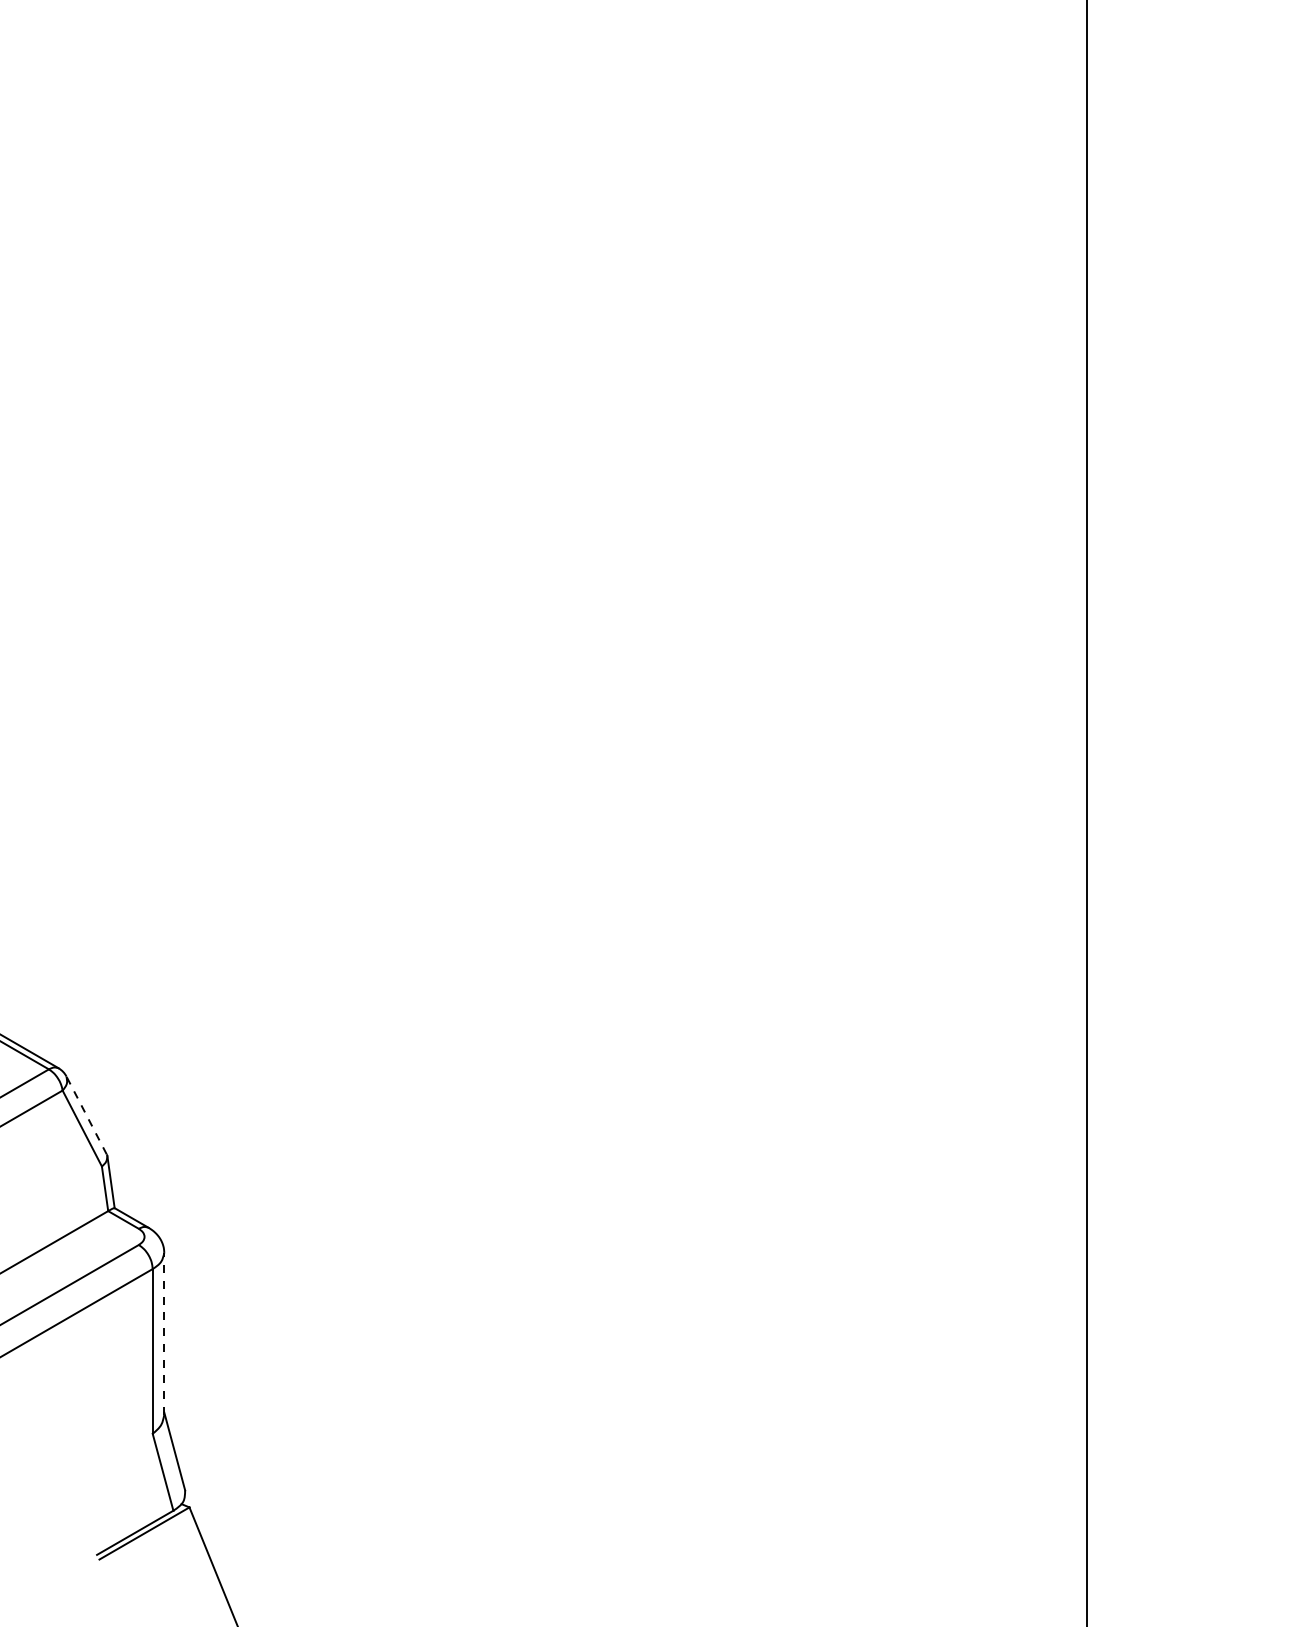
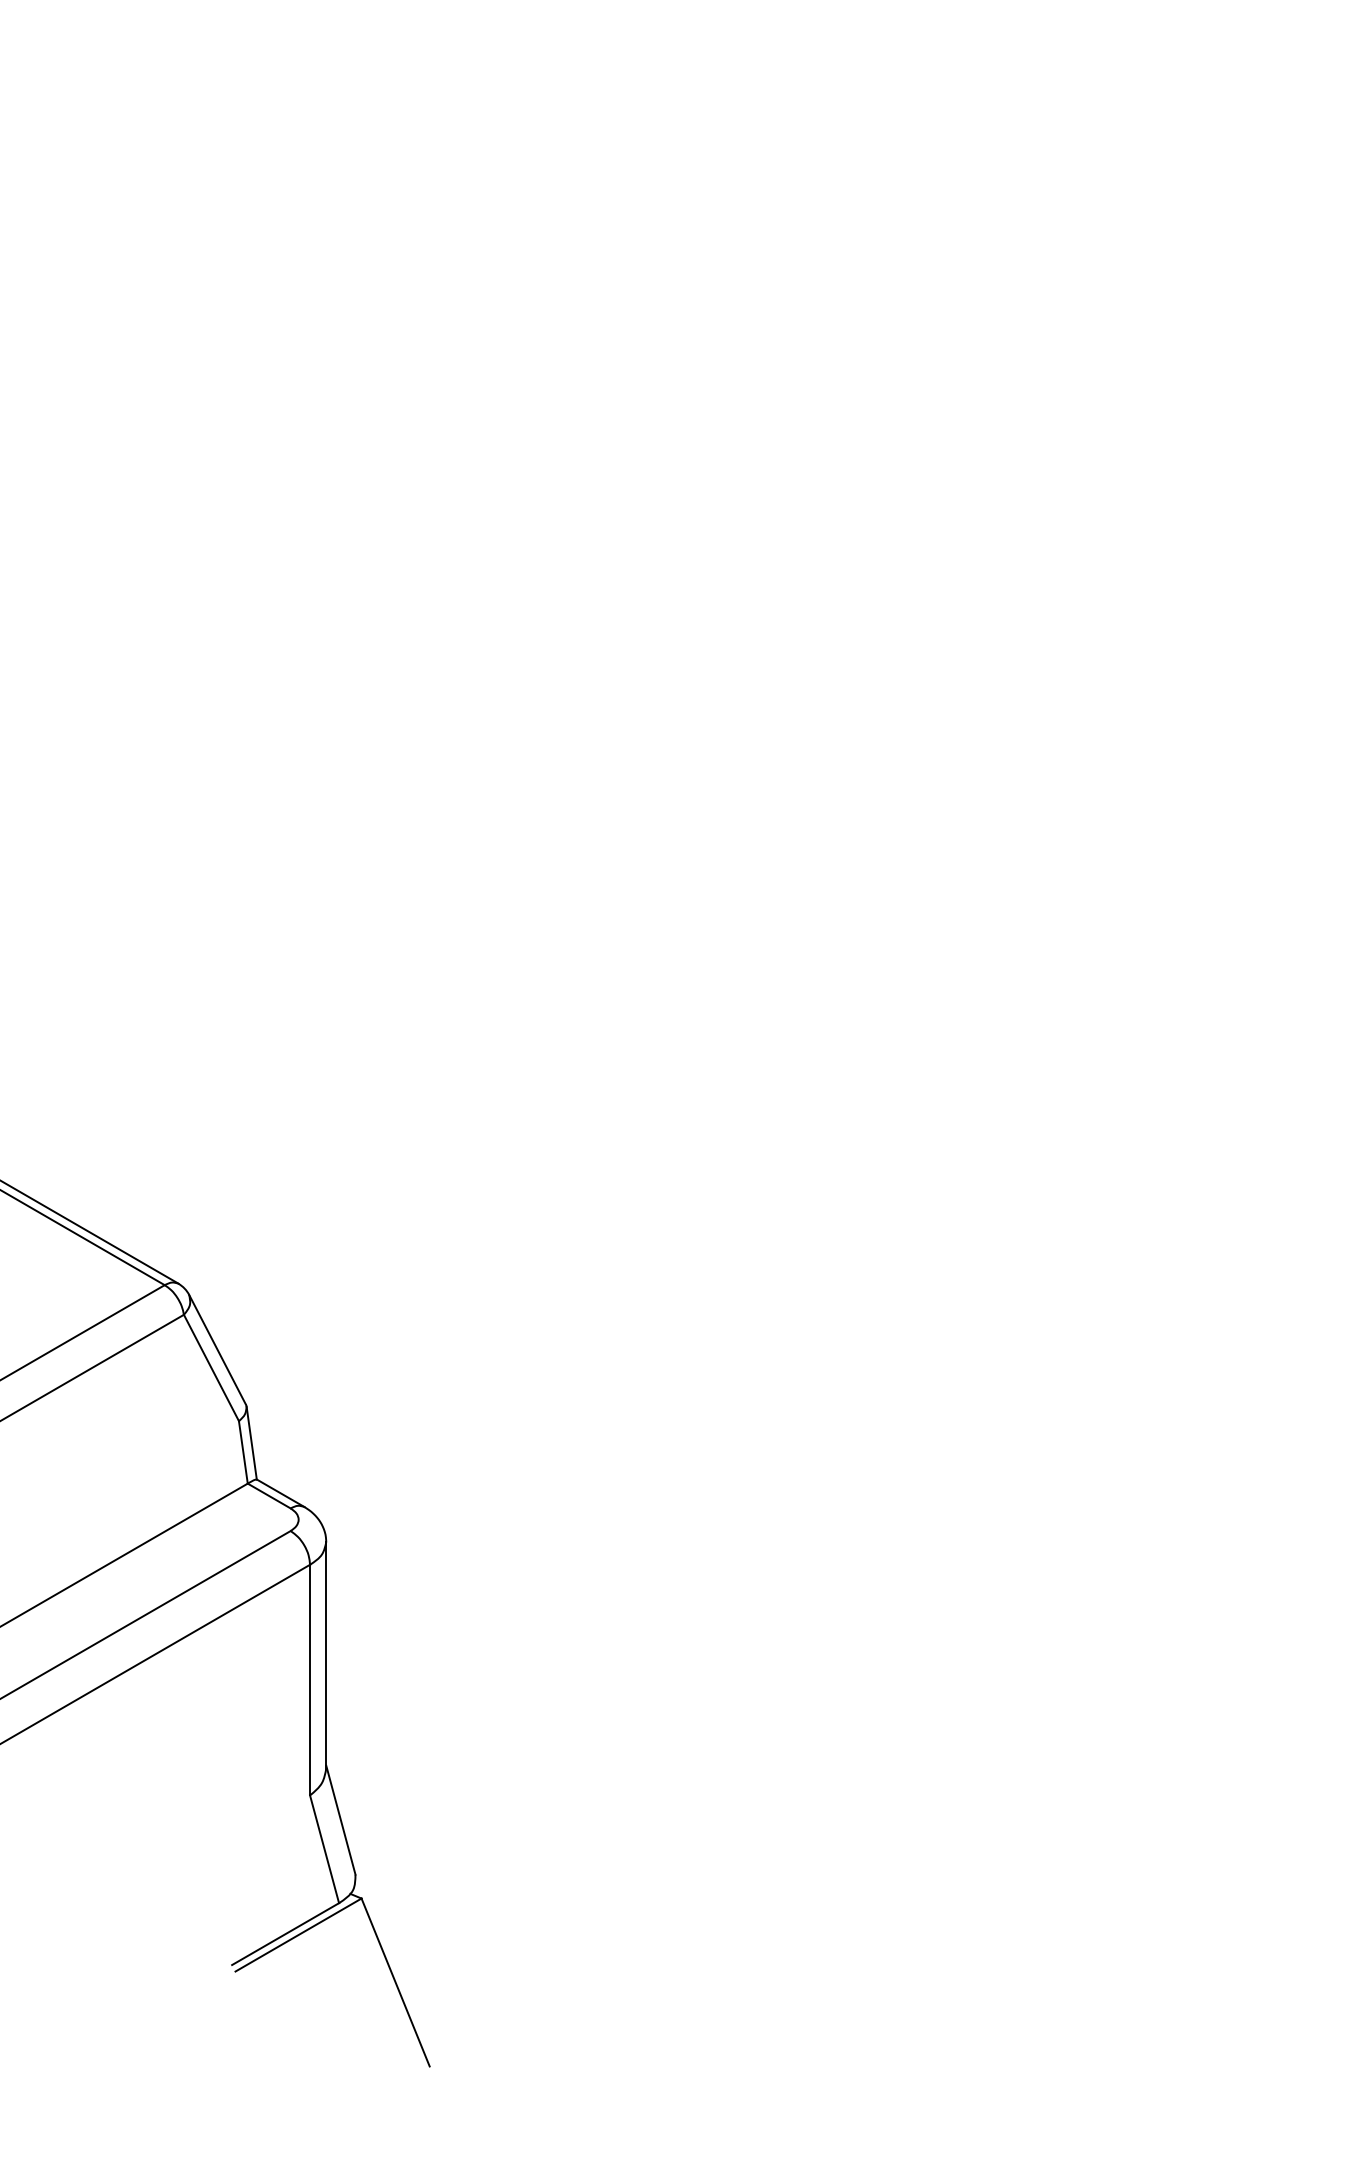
line: (86, 1115) -> (217, 1349), dashed -> solid
line: (164, 1333) -> (326, 1655), dashed -> solid

